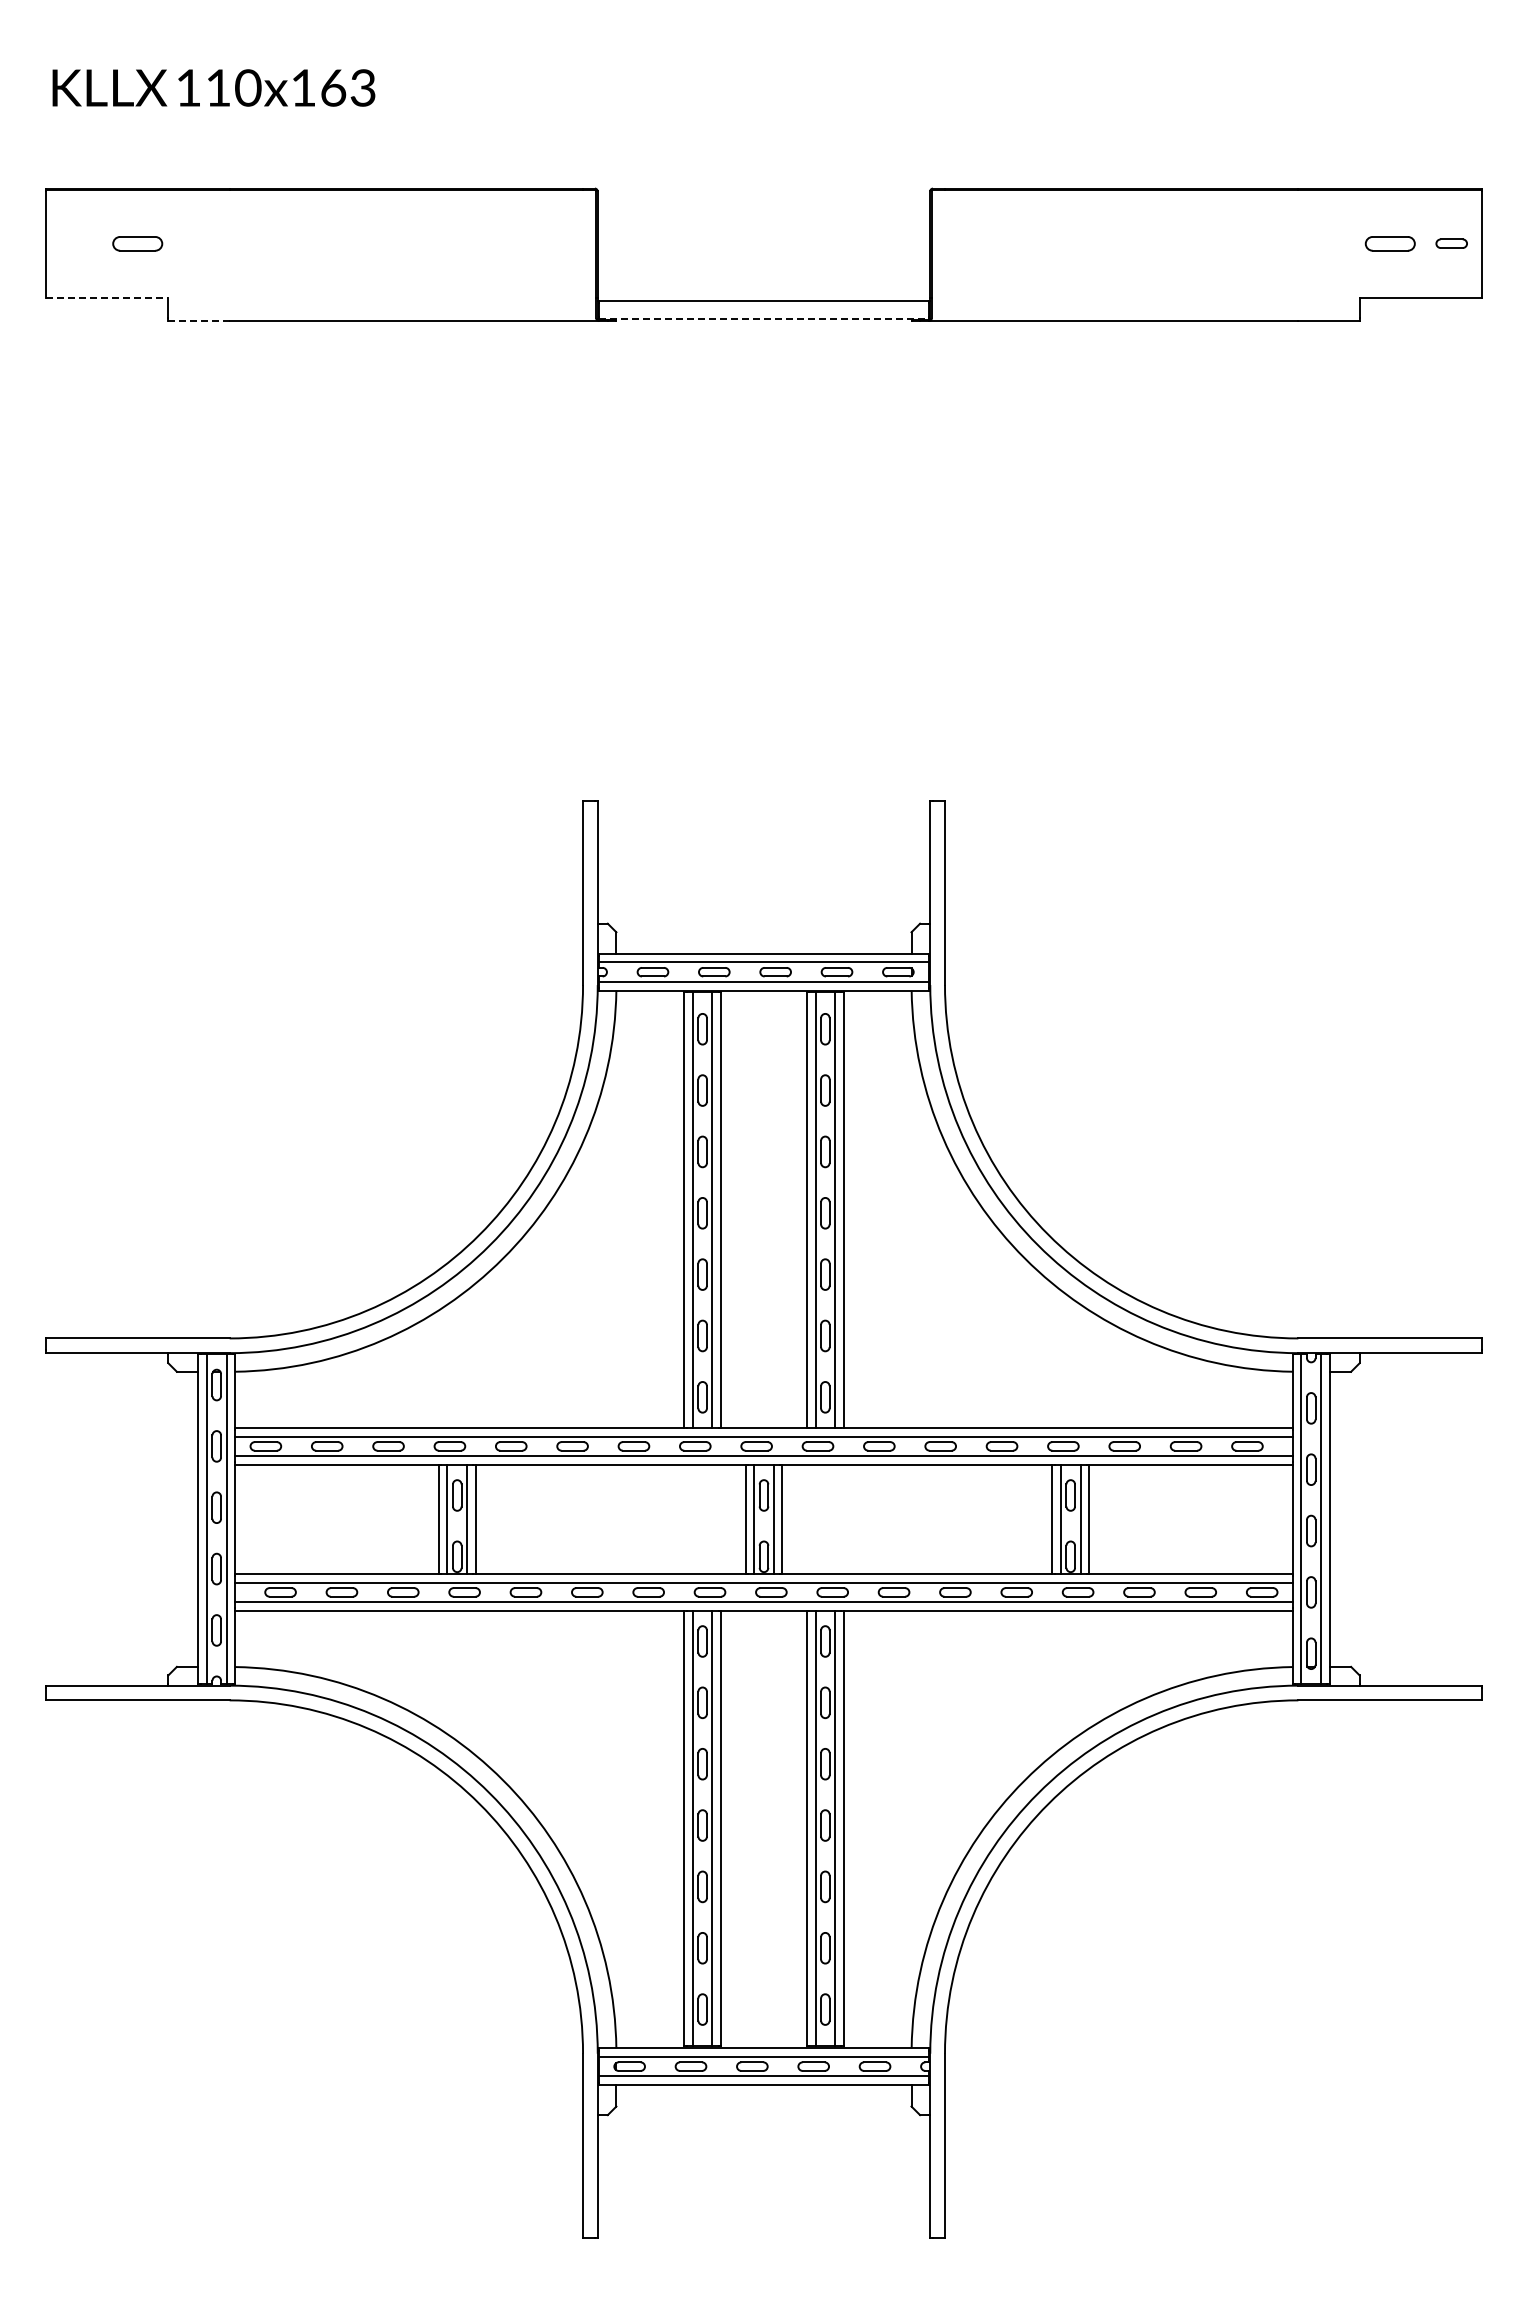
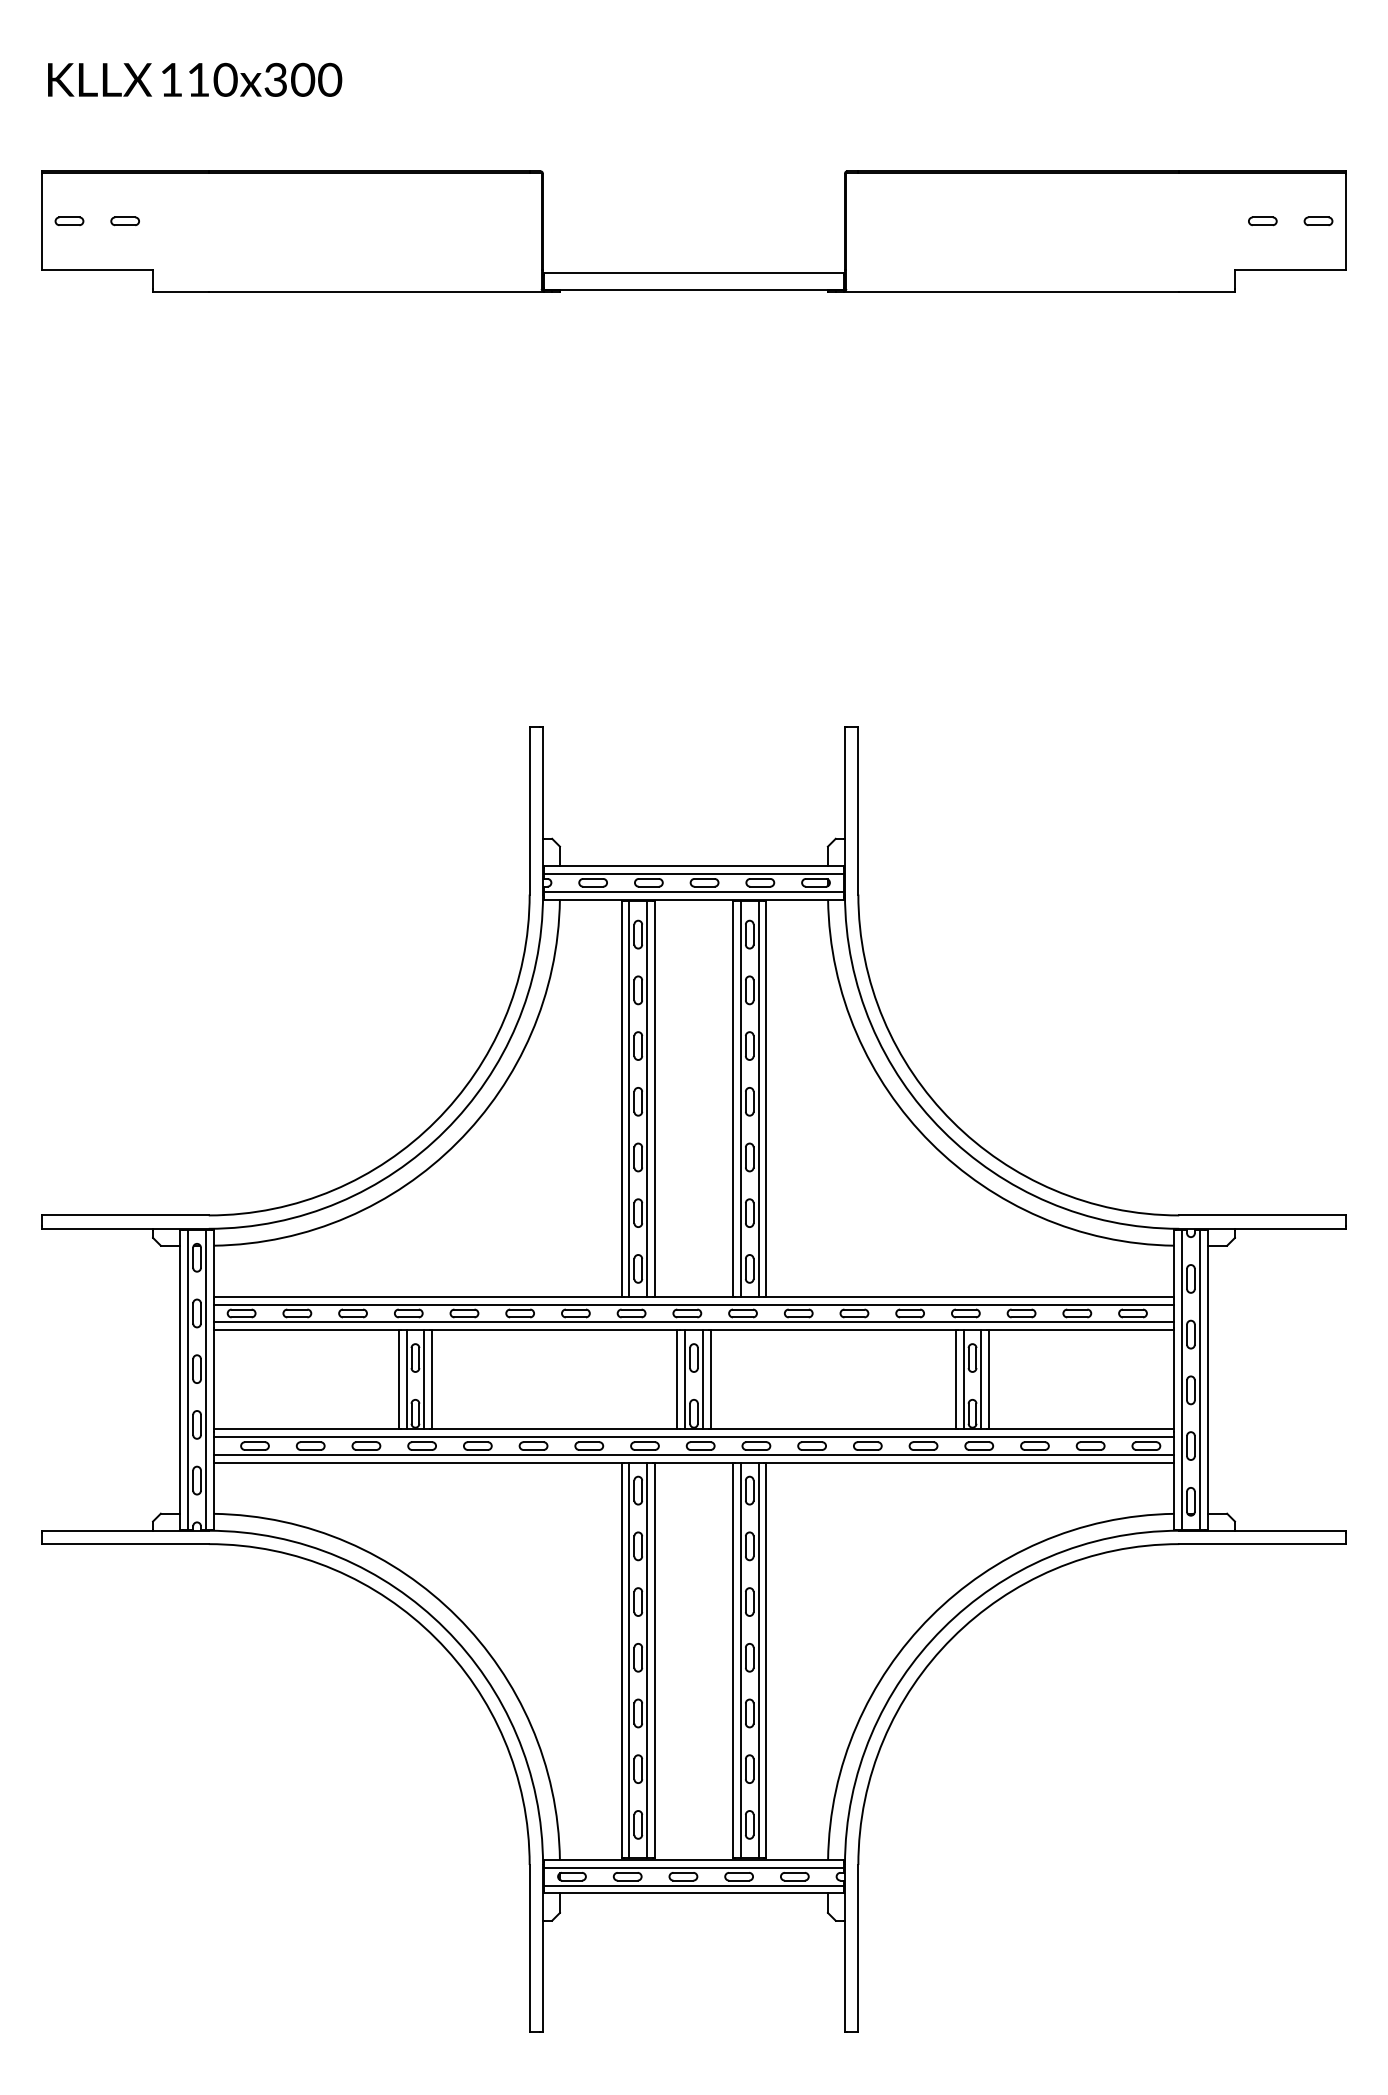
text: (333, 87) -> (303, 79), 110x163 -> 110x300
part: (76, 243) -> (69, 221), added
part: (137, 243) -> (125, 221), size x0.62
part: (1390, 243) -> (1262, 221), size x0.62
line: (107, 297) -> (97, 270), dashed -> solid
line: (764, 319) -> (694, 290), dashed -> solid
line: (198, 321) -> (180, 291), dashed -> solid

